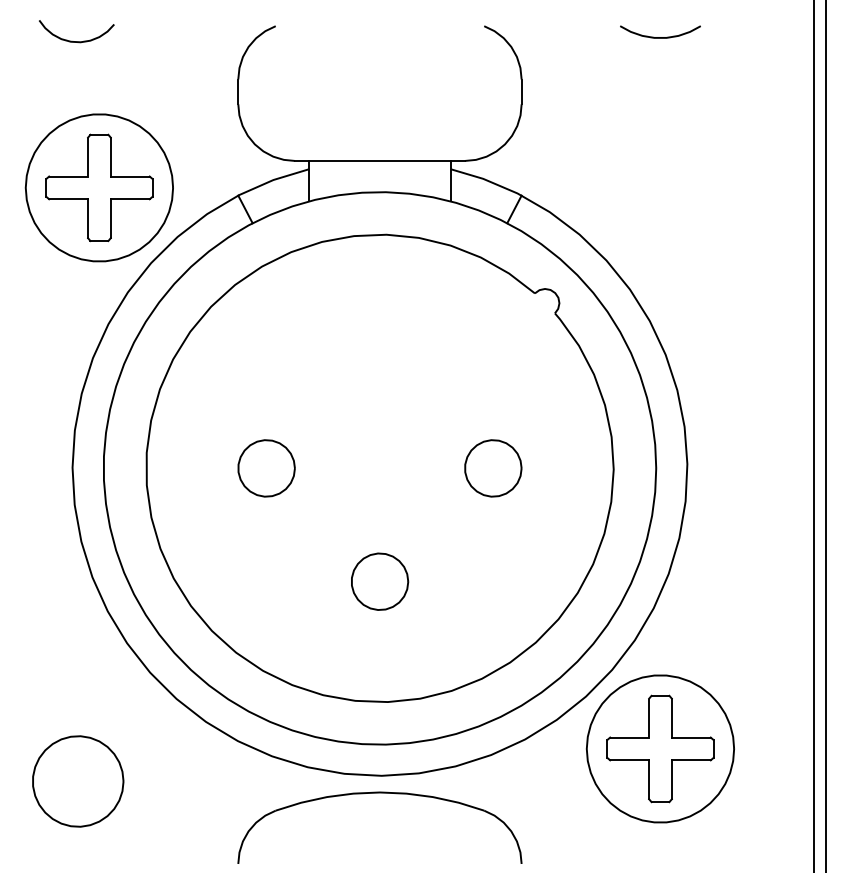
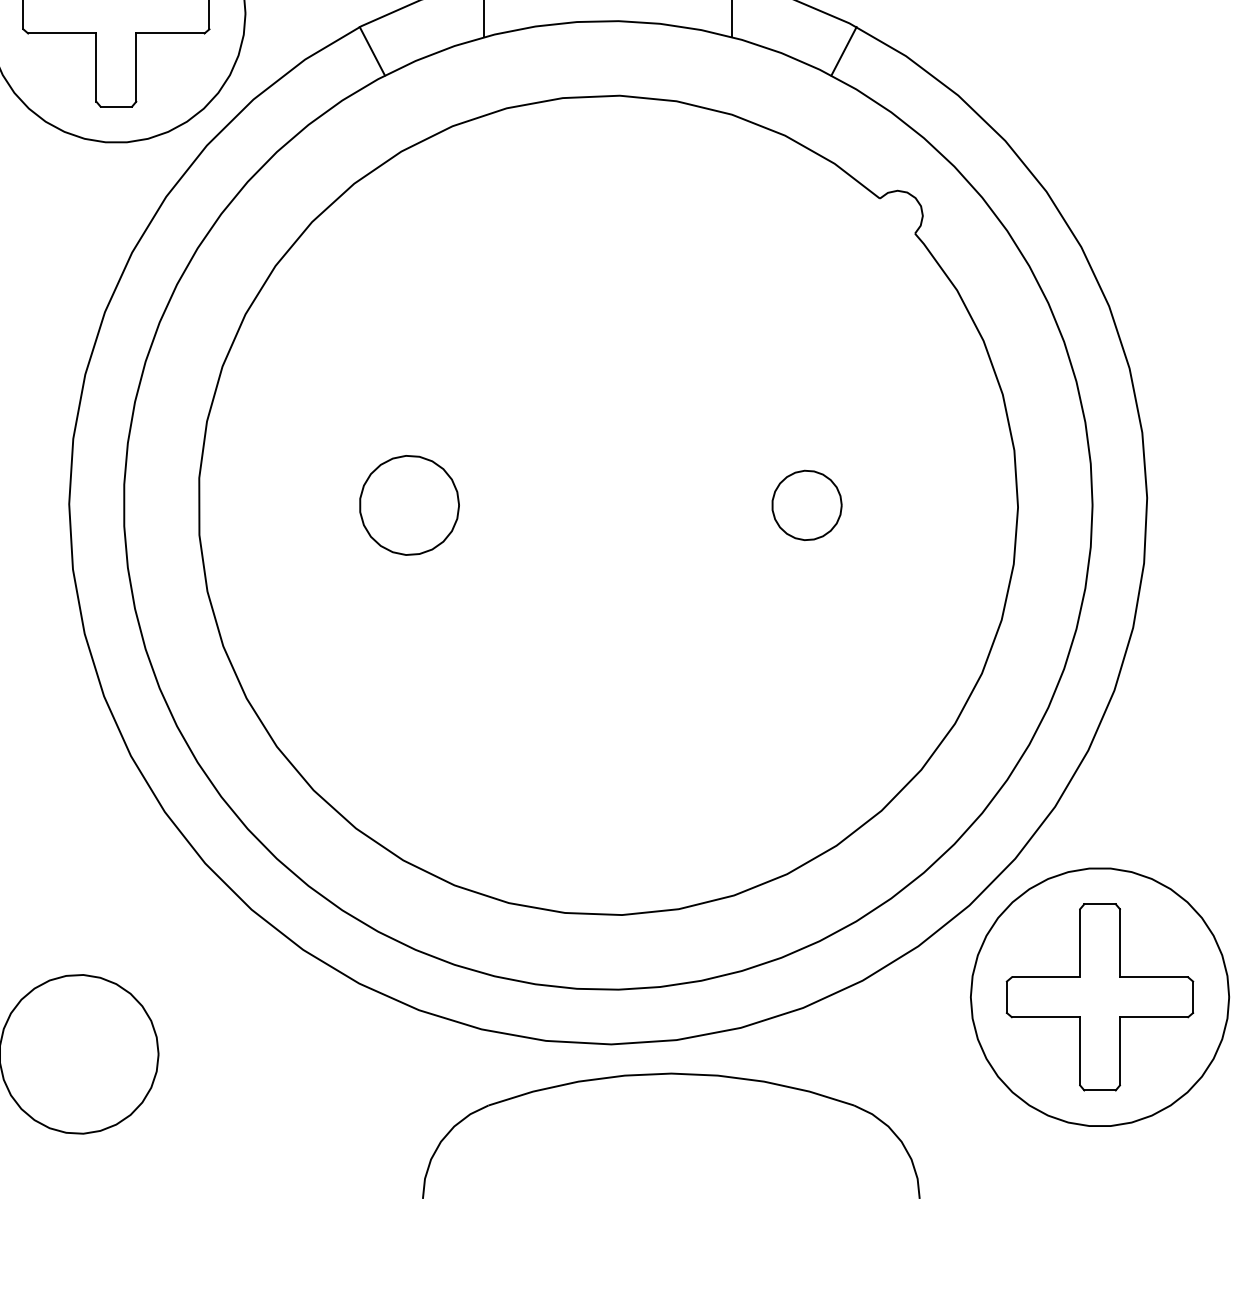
part: (493, 468) -> (807, 505), size x0.7
part: (380, 581) -> (609, 703), removed
part: (379, 793) -> (670, 1075), moved

